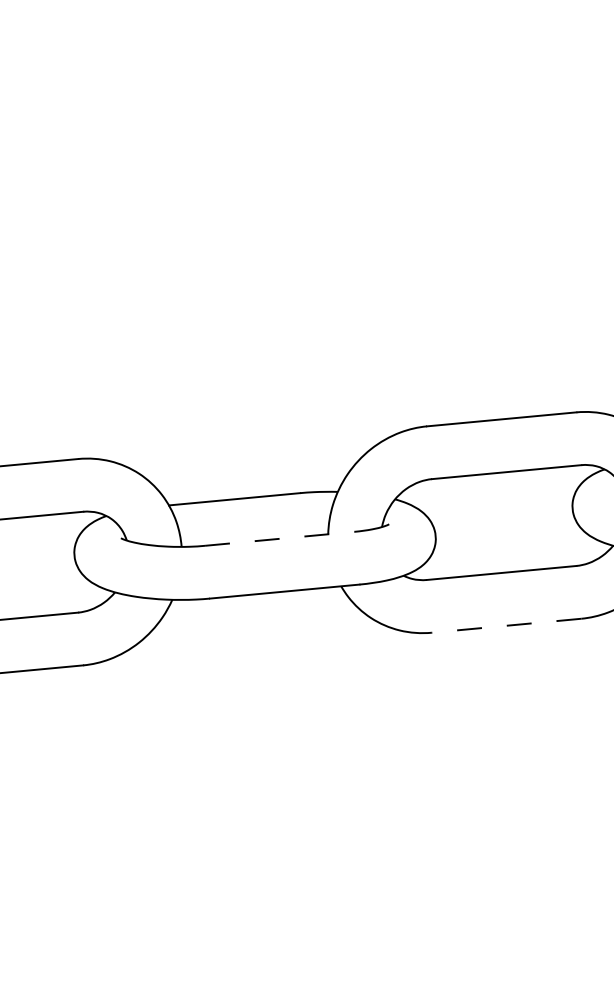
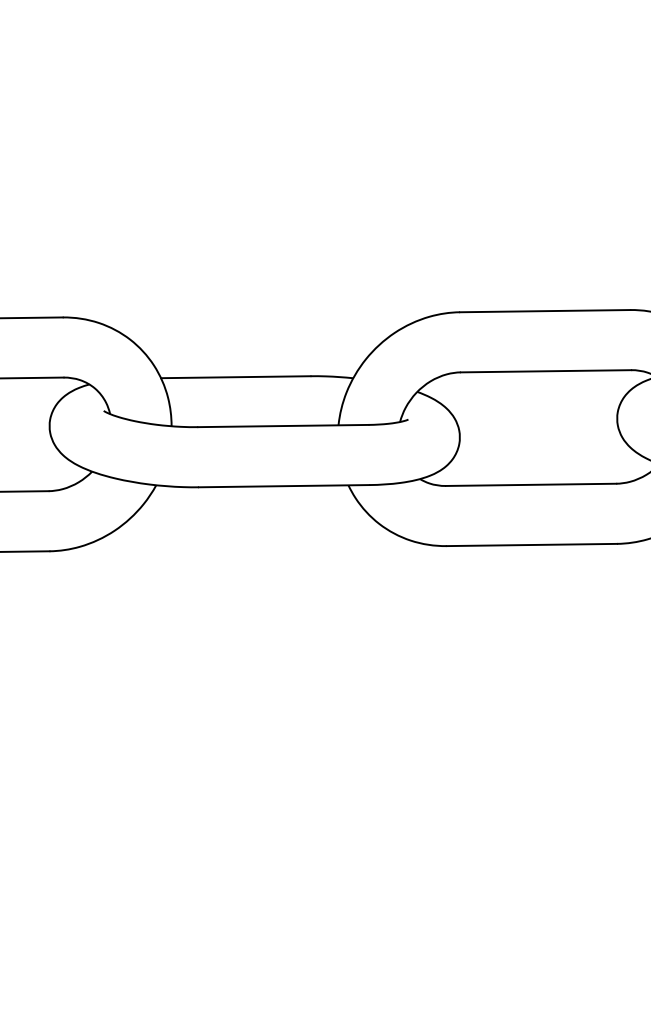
line: (280, 538) -> (284, 425), dashed -> solid
line: (506, 625) -> (531, 544), dashed -> solid

